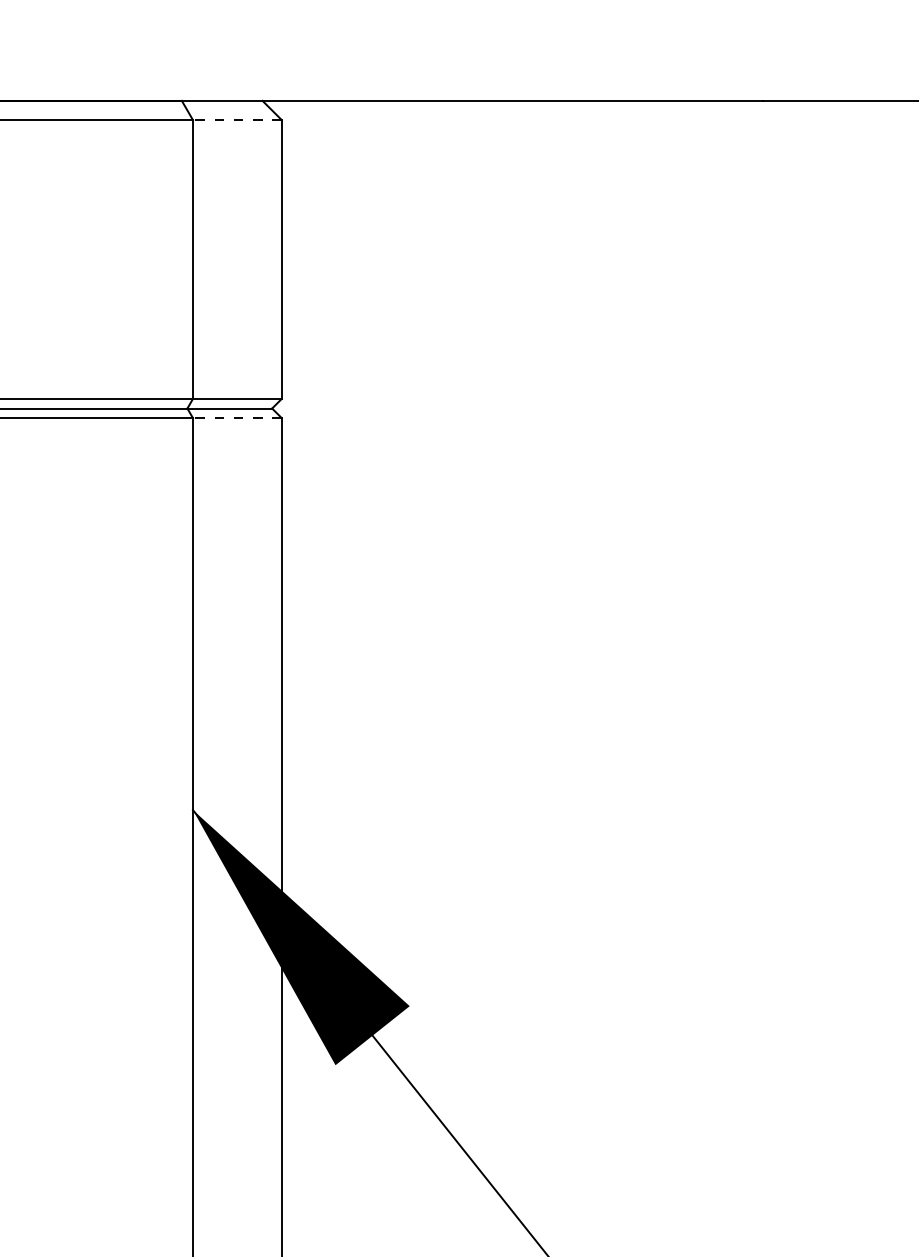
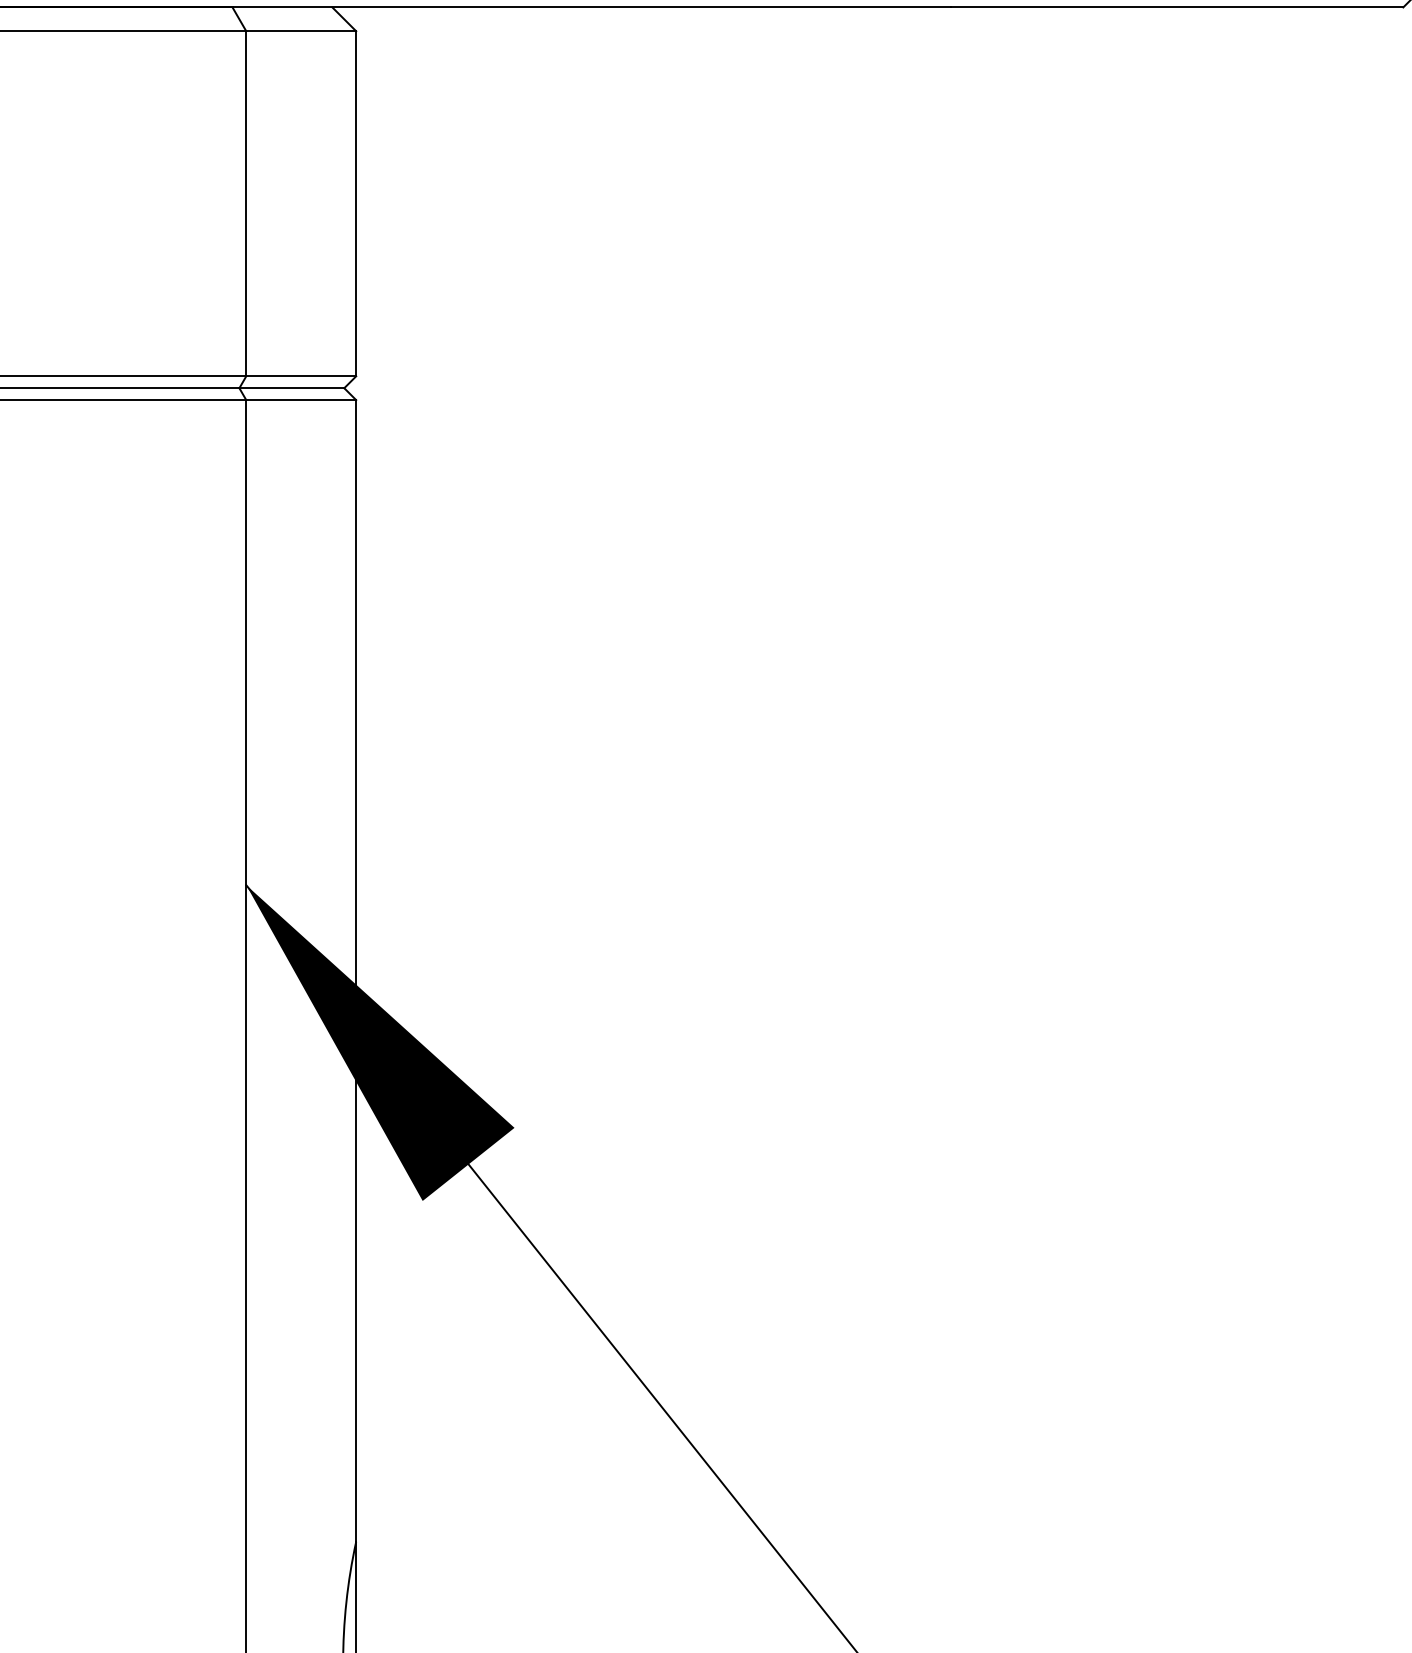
line: (237, 120) -> (301, 31), dashed -> solid
line: (237, 418) -> (301, 400), dashed -> solid

